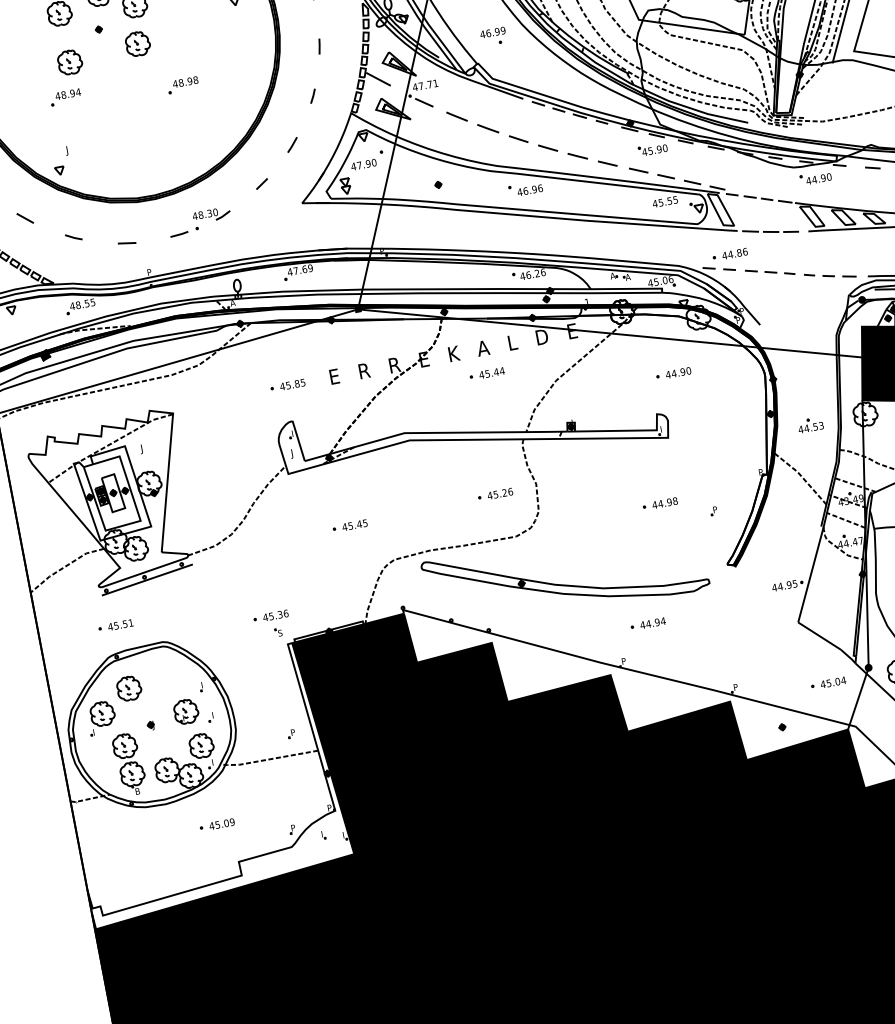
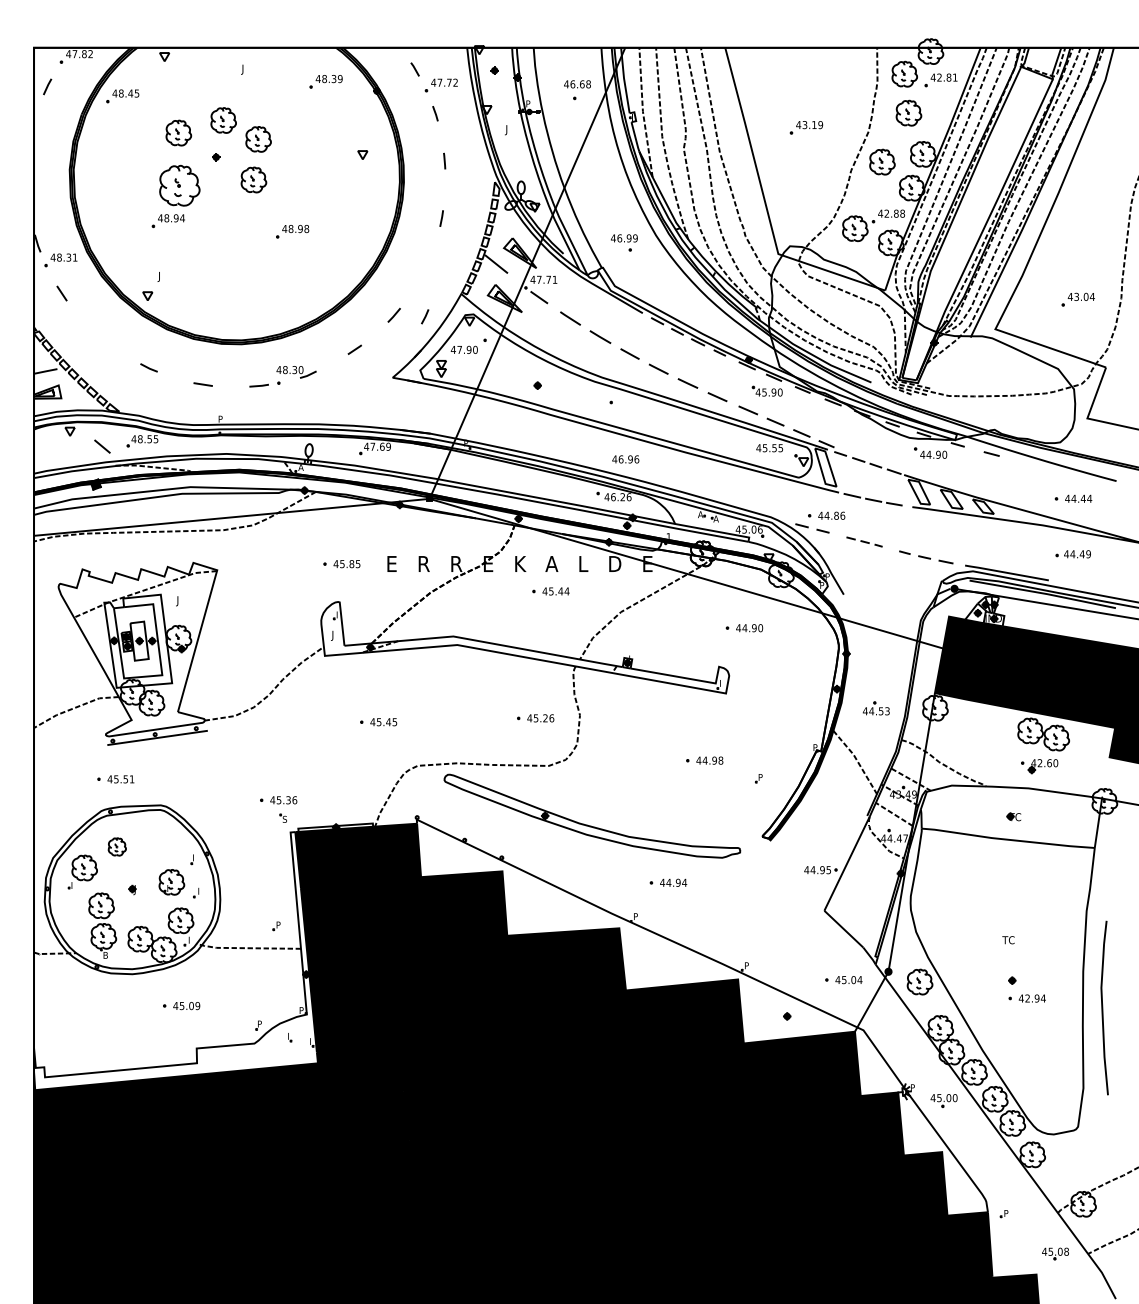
part: (69, 62) -> (179, 185), size x1.6
line: (313, 95) -> (425, 316), moved
text: (529, 190) -> (625, 459), moved
line: (25, 218) -> (102, 446), moved
part: (769, 271) -> (864, 541), size x0.7
part: (129, 688) -> (117, 846), size x0.7

